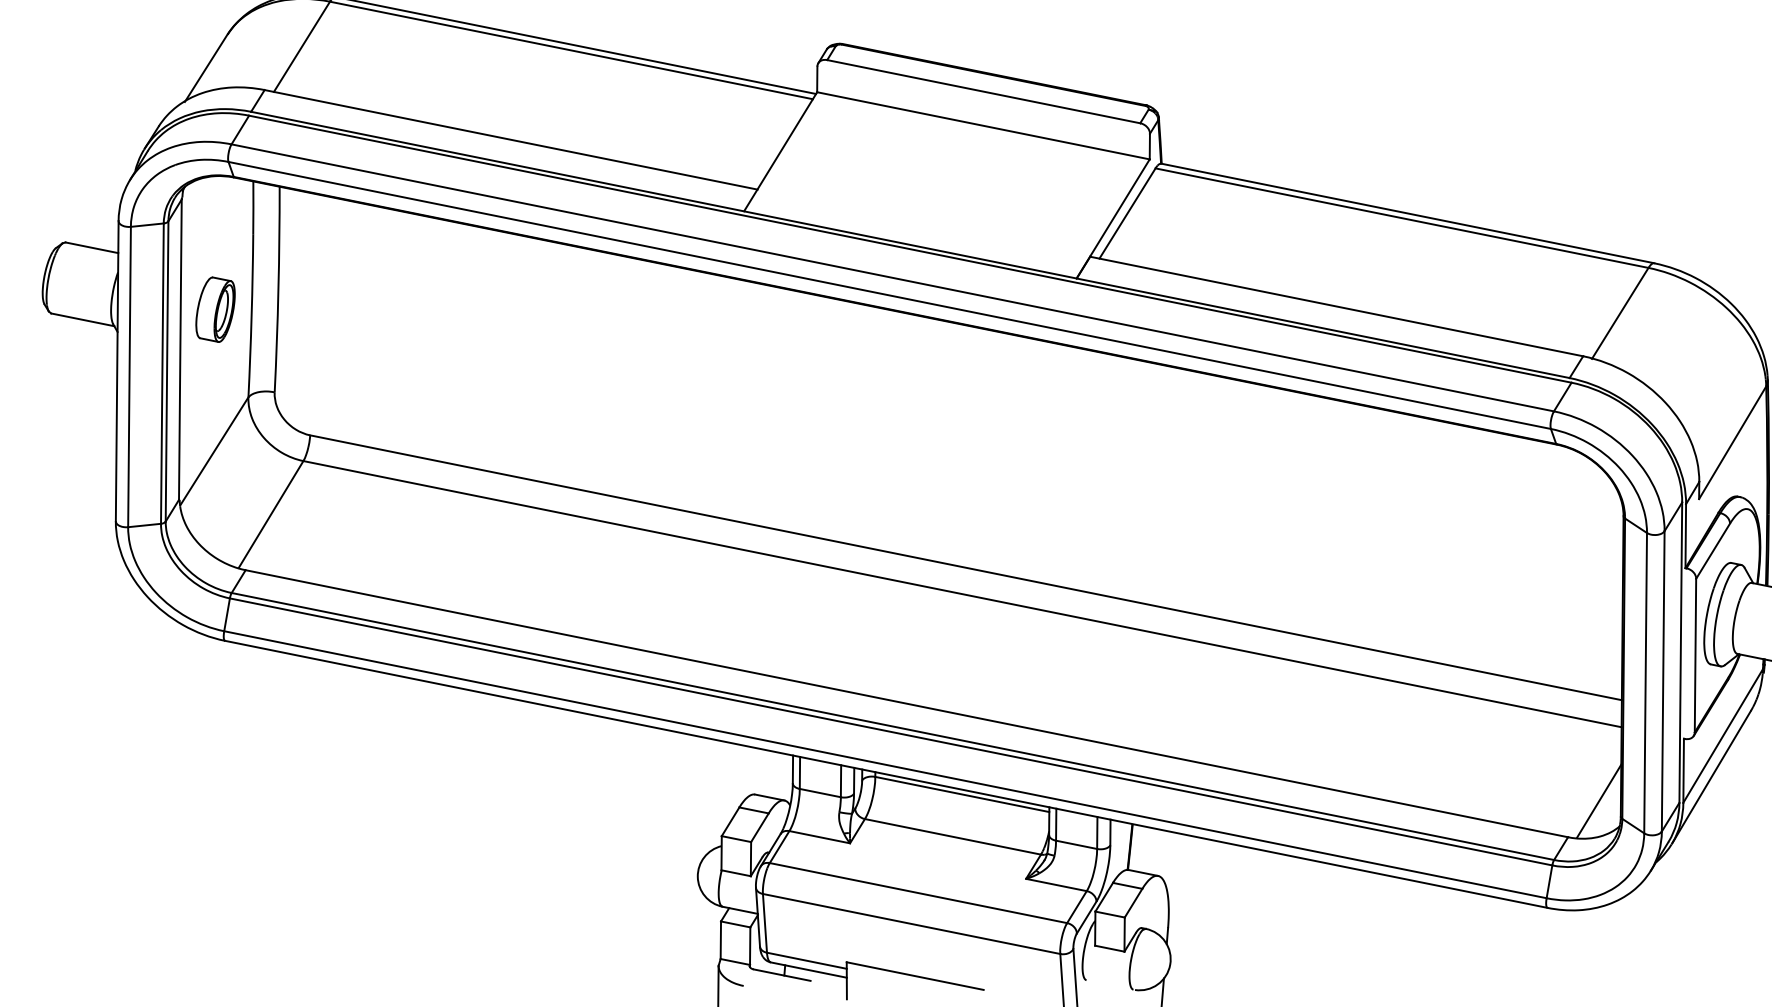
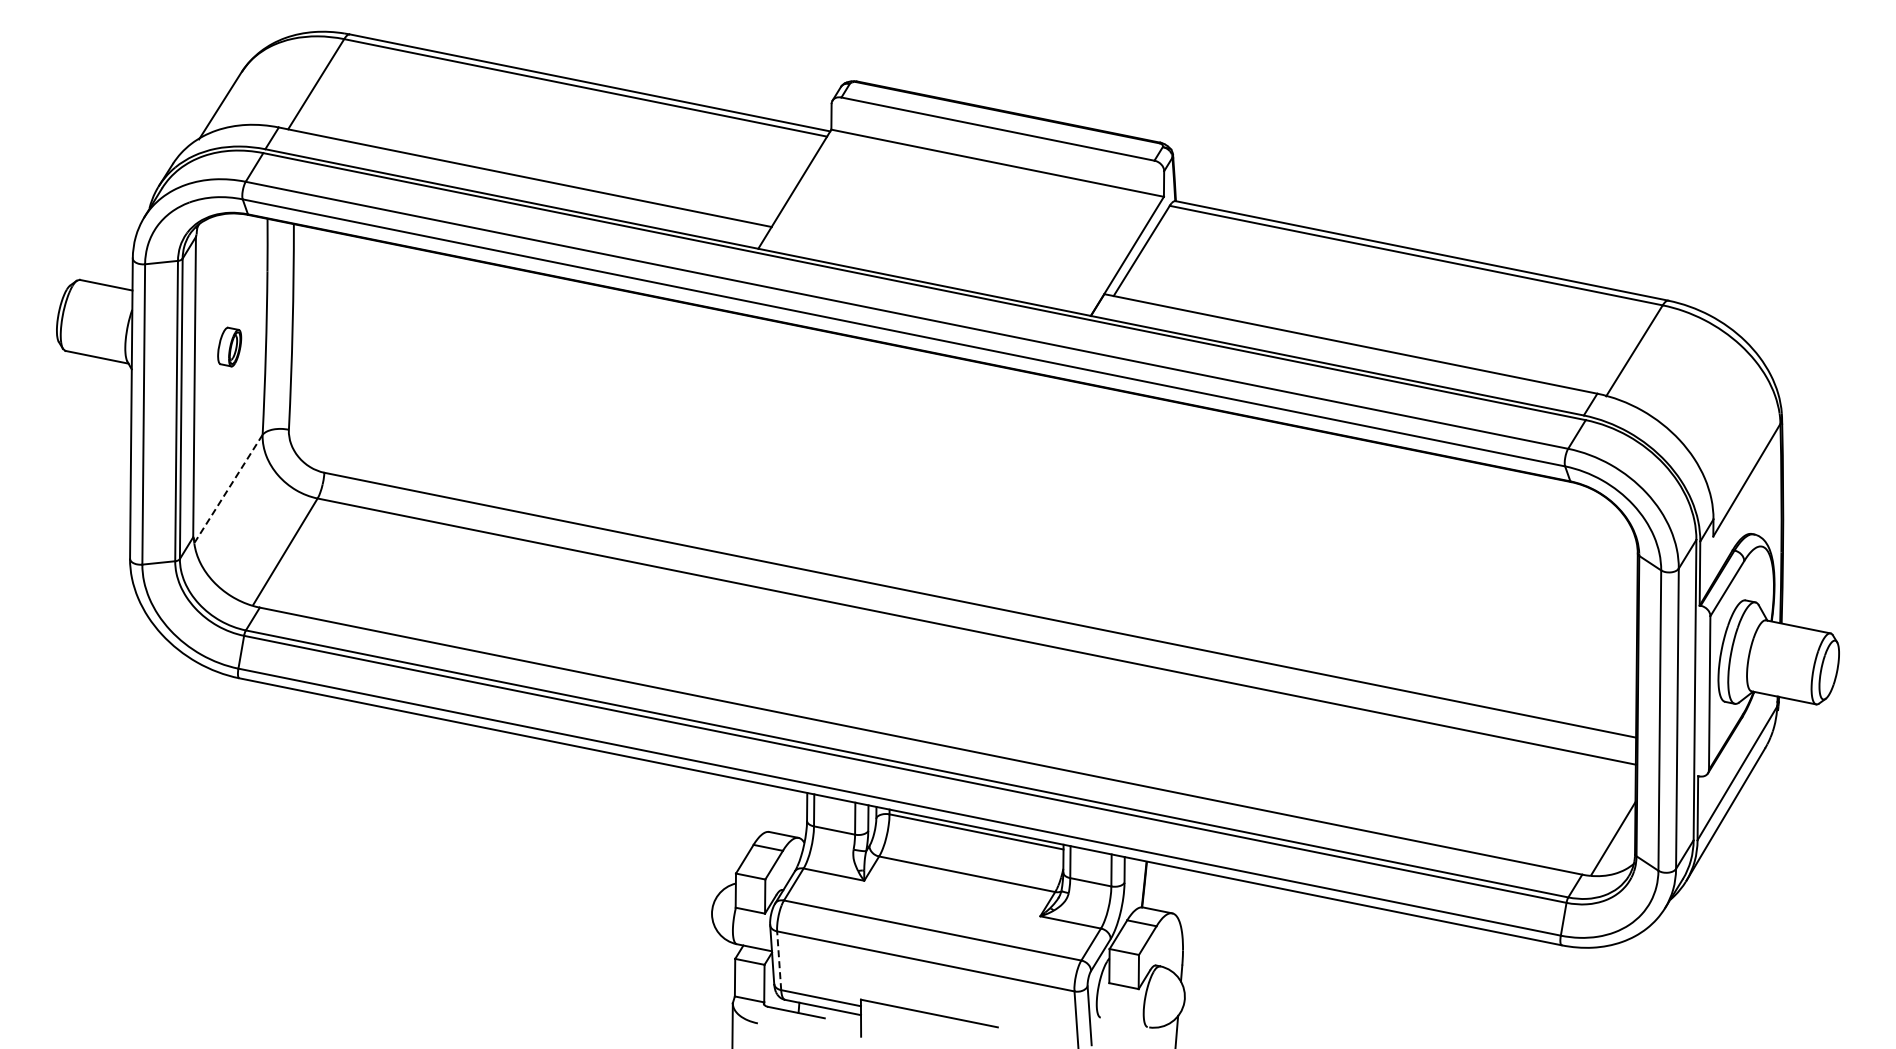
part: (215, 309) -> (229, 346), size x0.6
line: (214, 451) -> (228, 488), solid -> dashed
line: (765, 923) -> (779, 960), solid -> dashed

